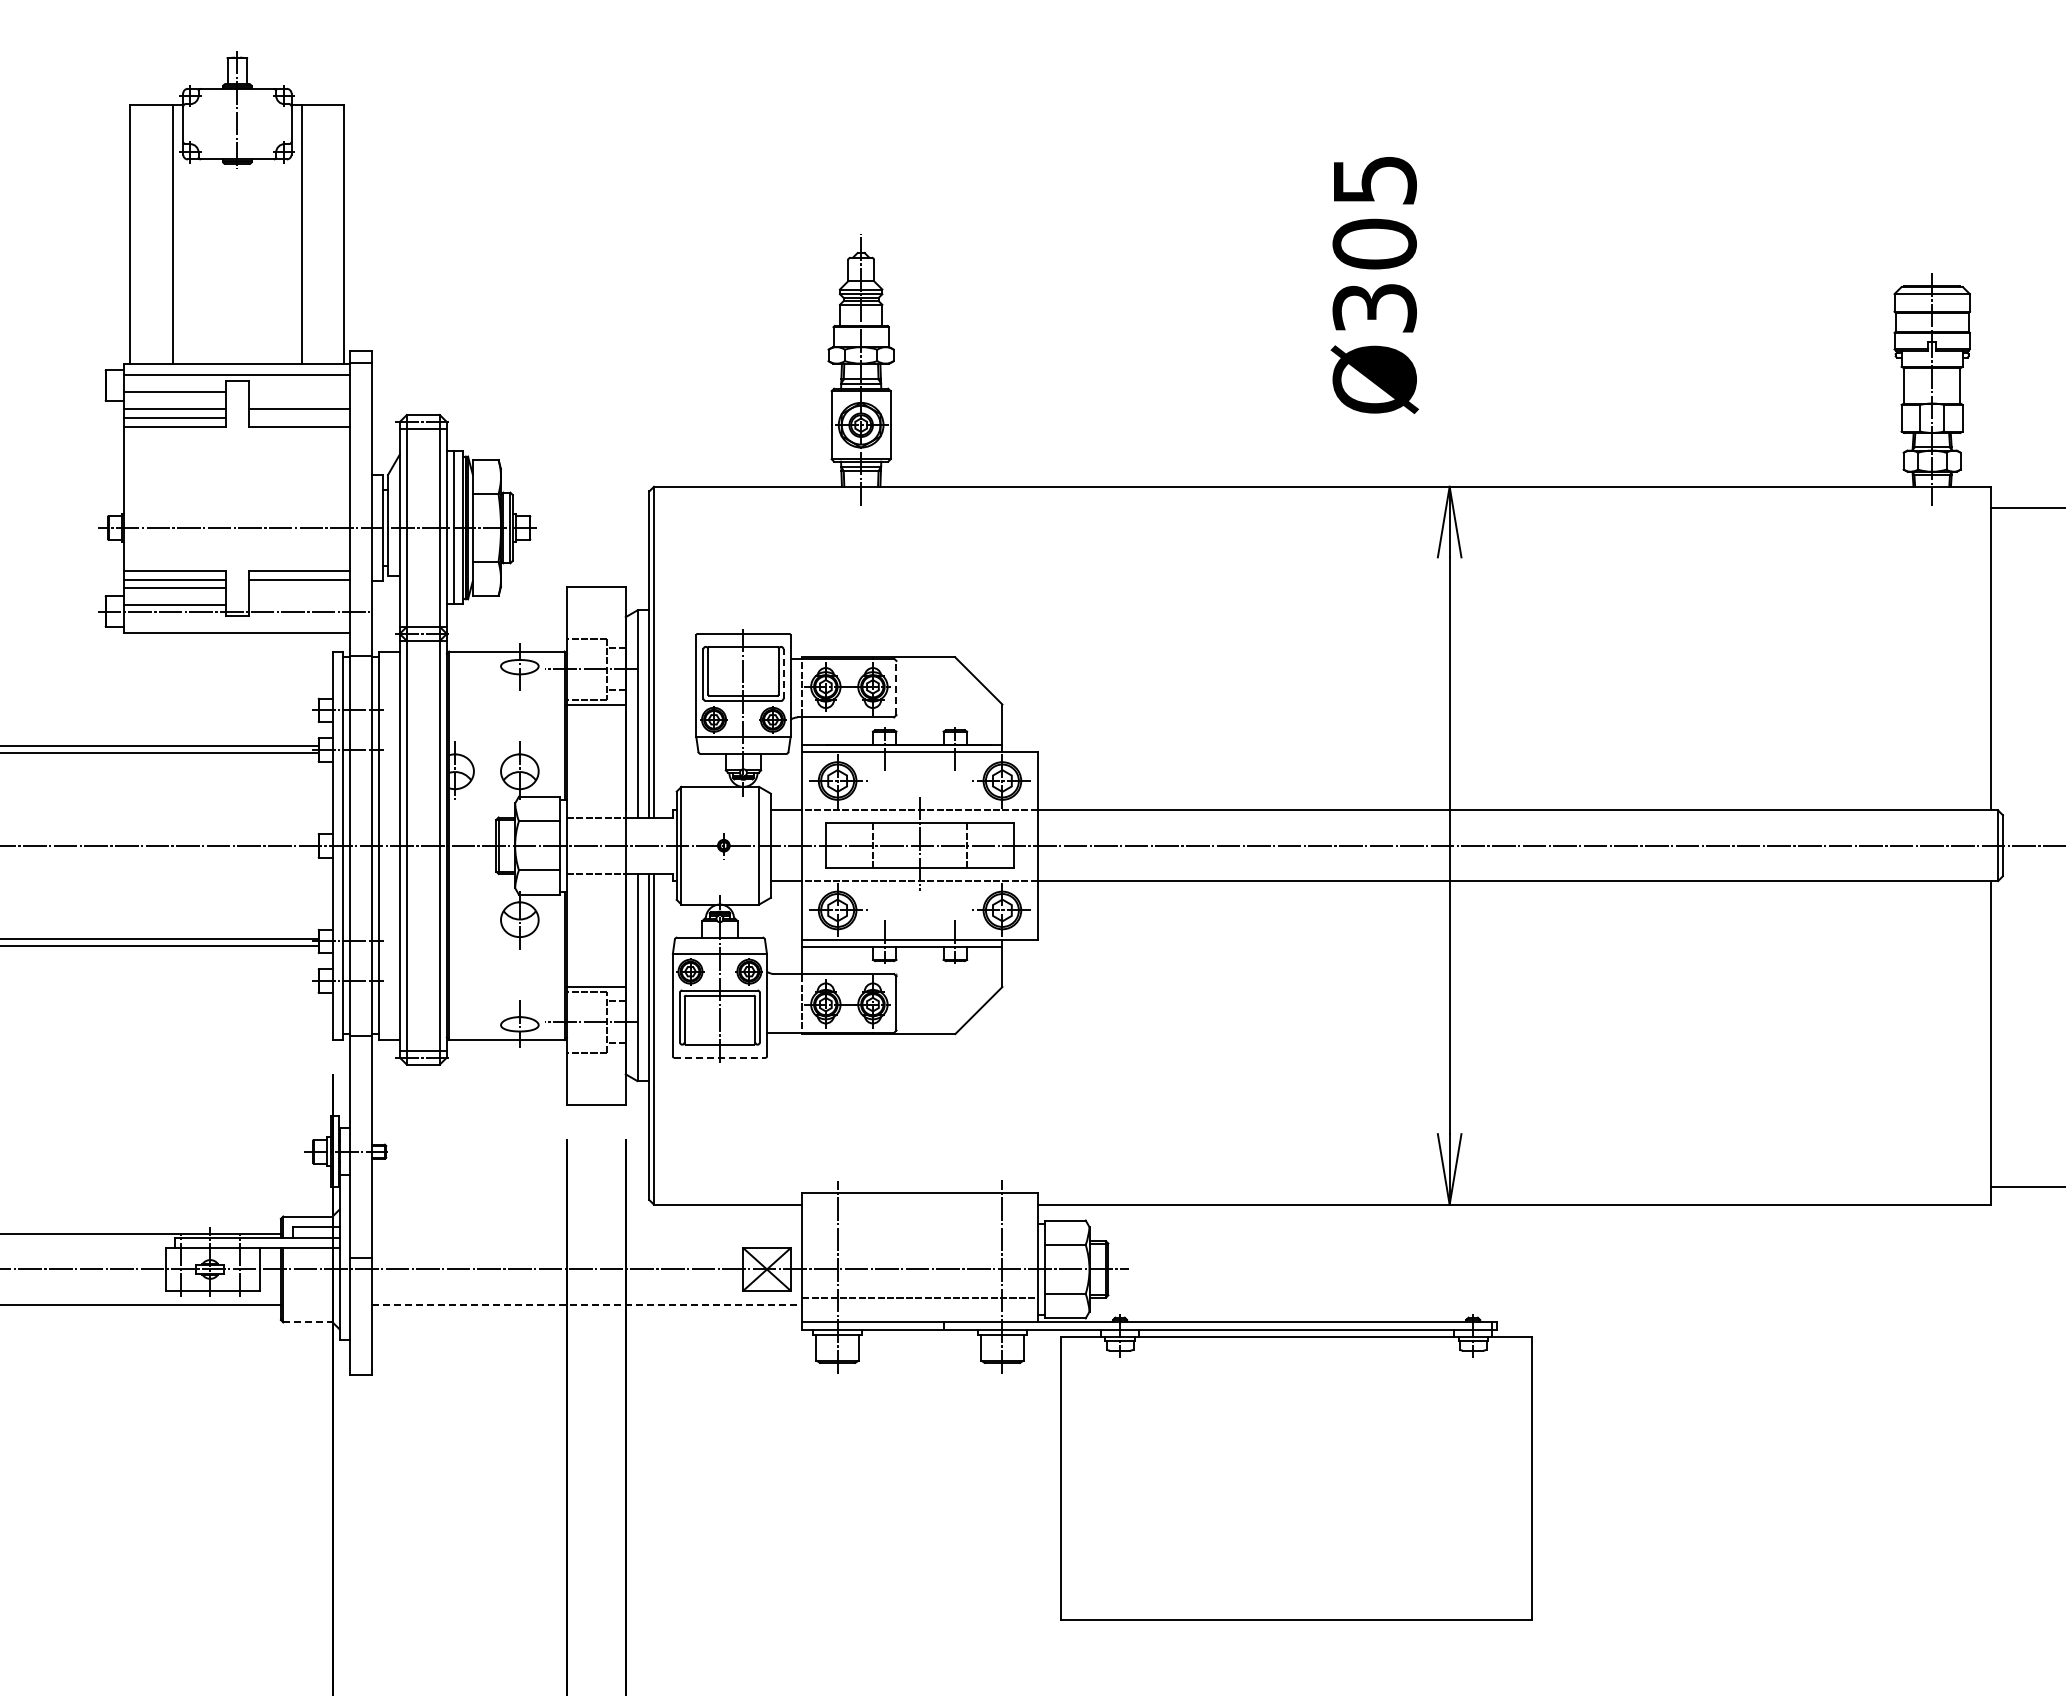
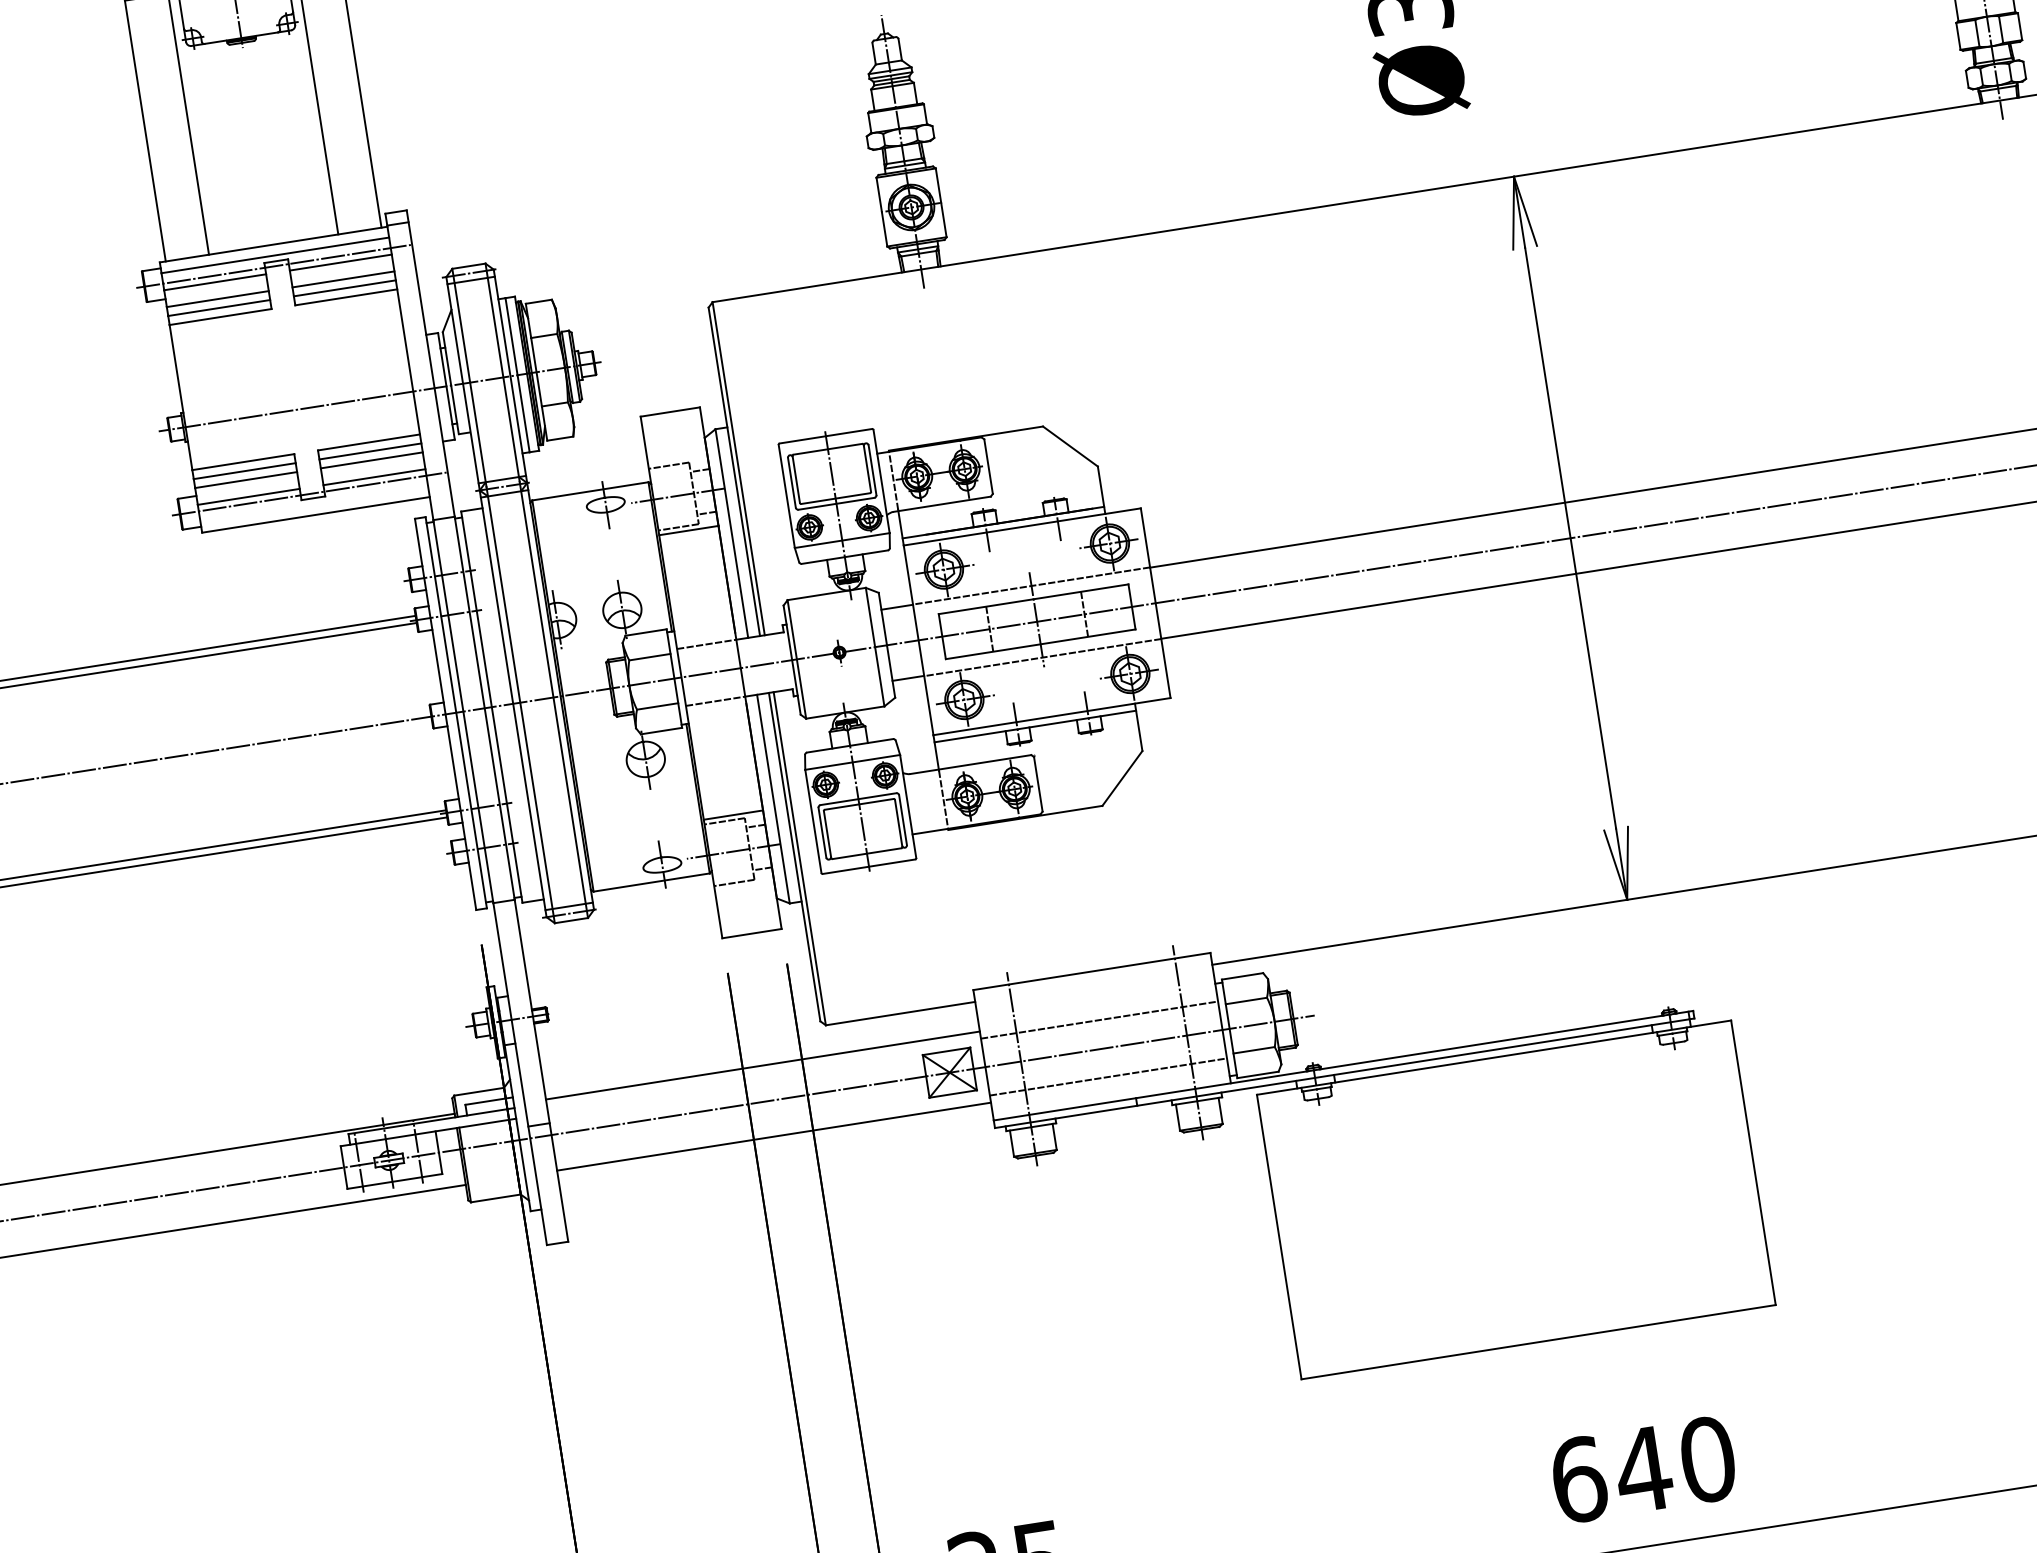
line: (233, 385) -> (273, 266), added
line: (299, 392) -> (340, 263), added
line: (299, 417) -> (344, 288), added
line: (299, 588) -> (371, 460), added
line: (299, 605) -> (374, 477), added
line: (783, 673) -> (872, 469), dashed -> solid
line: (896, 687) -> (988, 466), dashed -> solid
line: (719, 1057) -> (868, 866), dashed -> solid
line: (586, 1234) -> (762, 1065), added
line: (919, 1241) -> (1099, 1020), added
line: (587, 1304) -> (774, 1136), dashed -> solid
line: (308, 1322) -> (496, 1198), dashed -> solid

